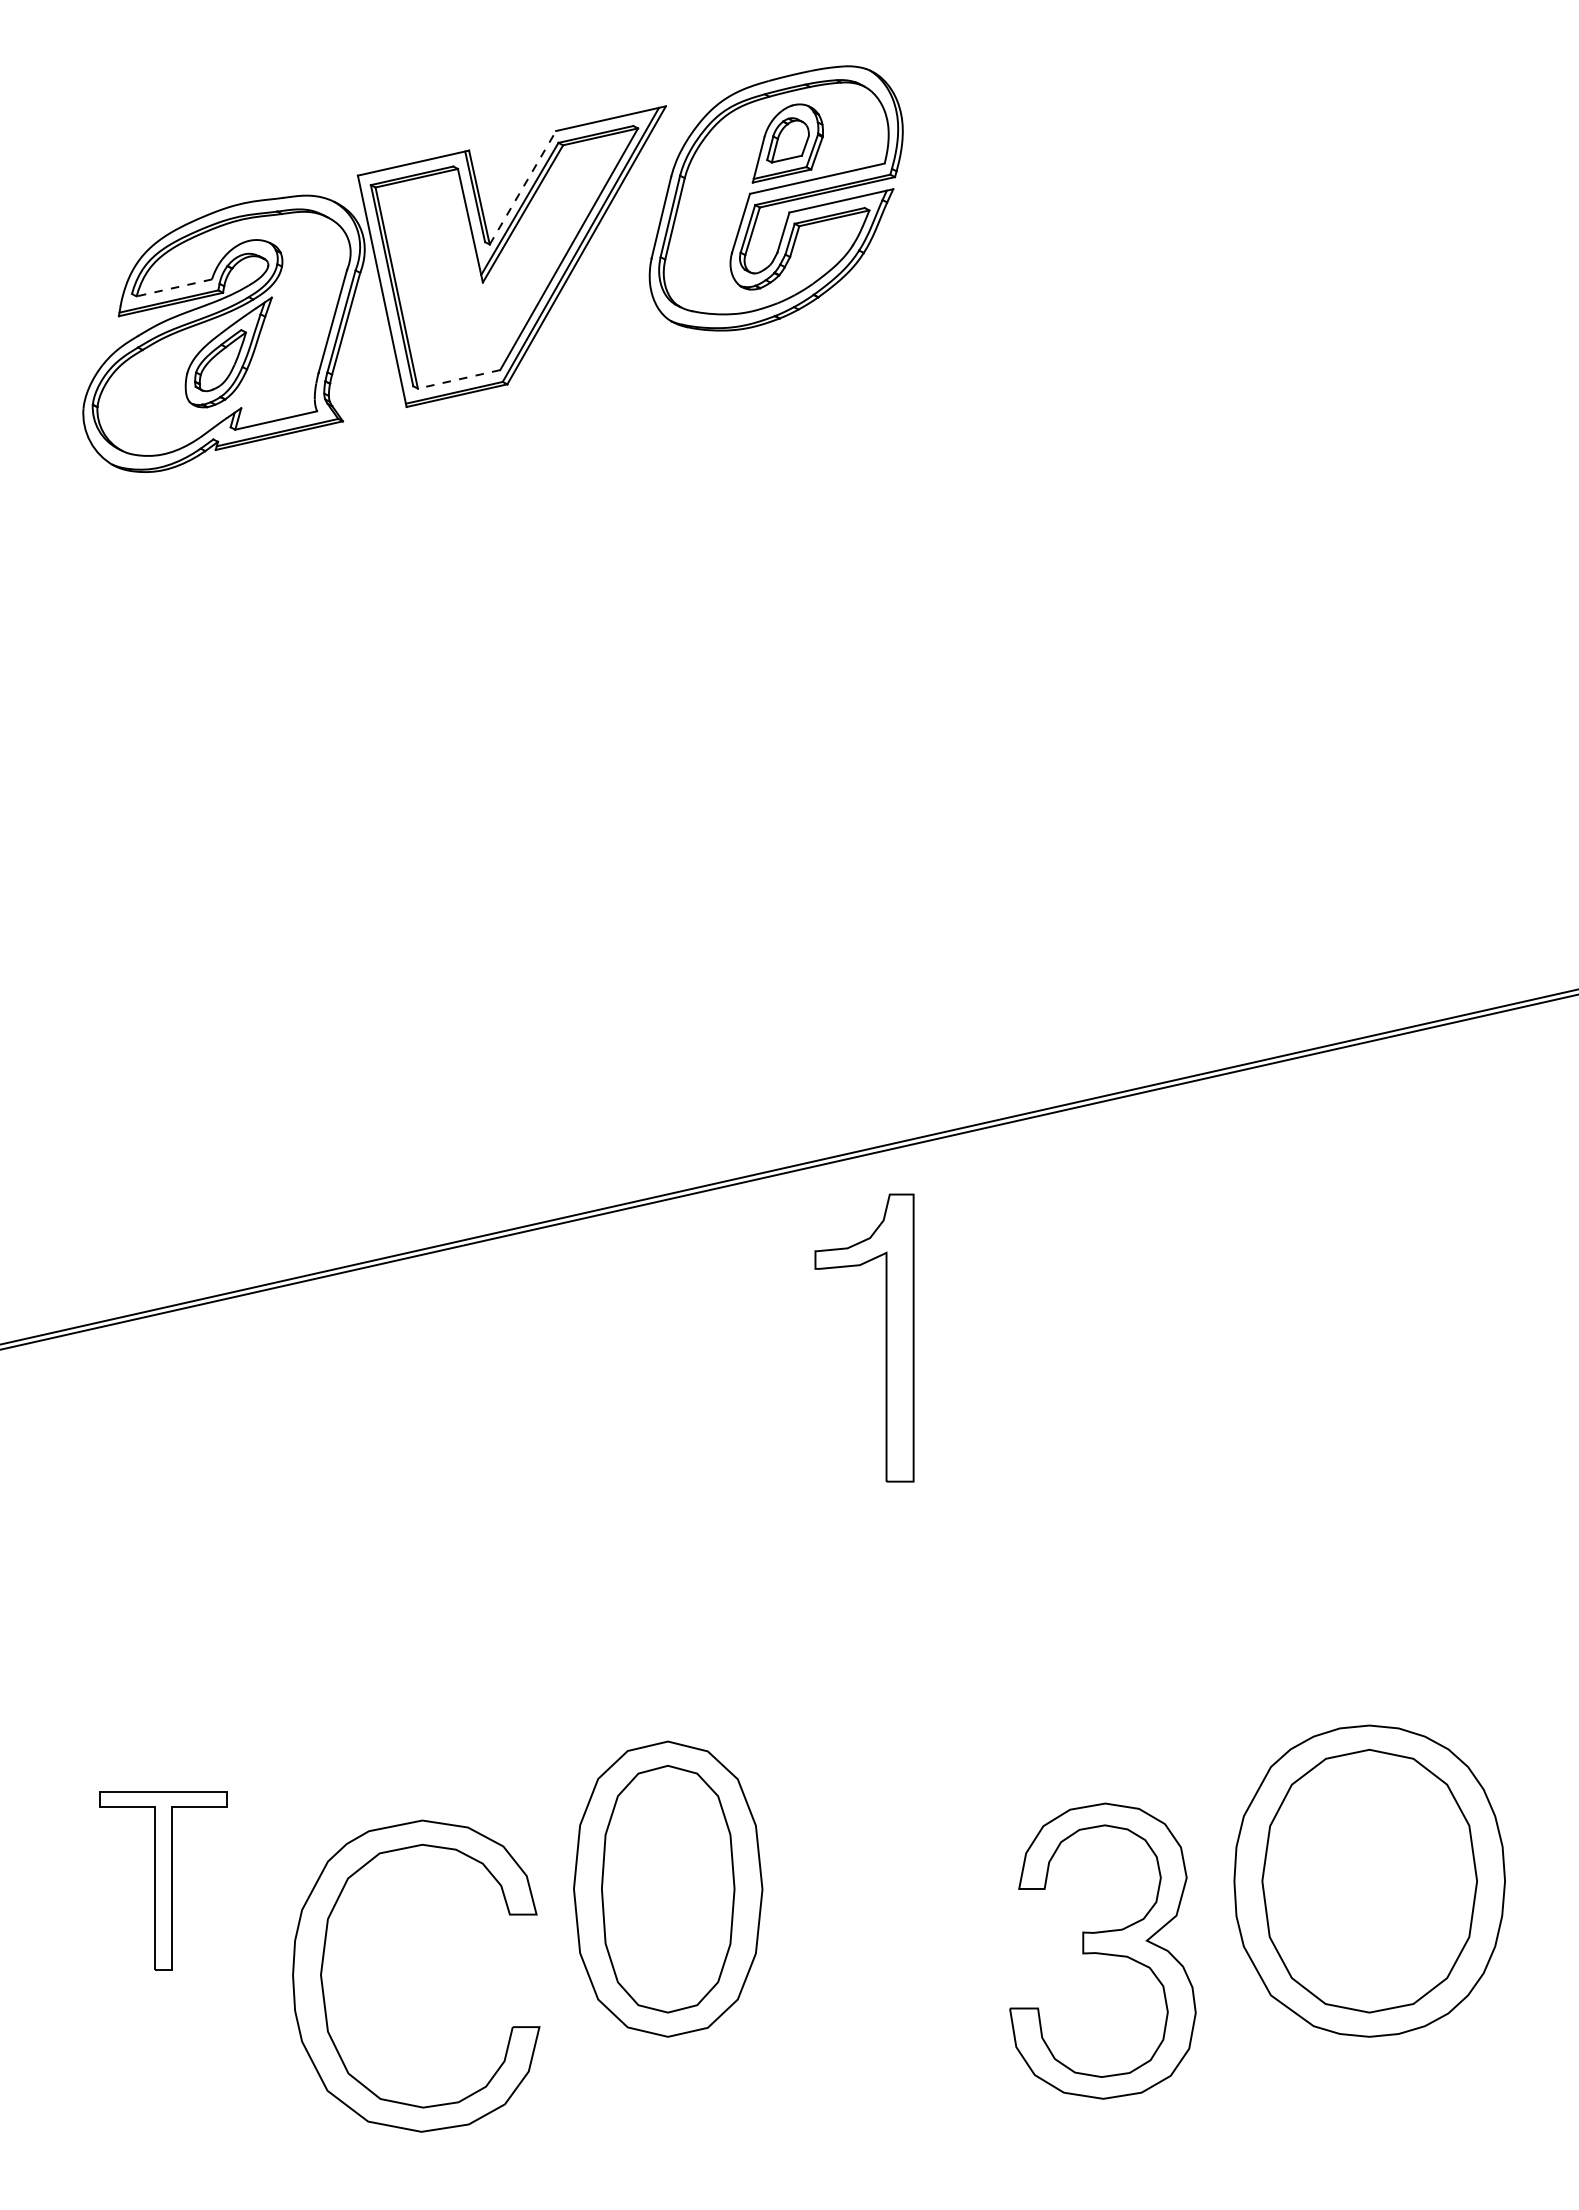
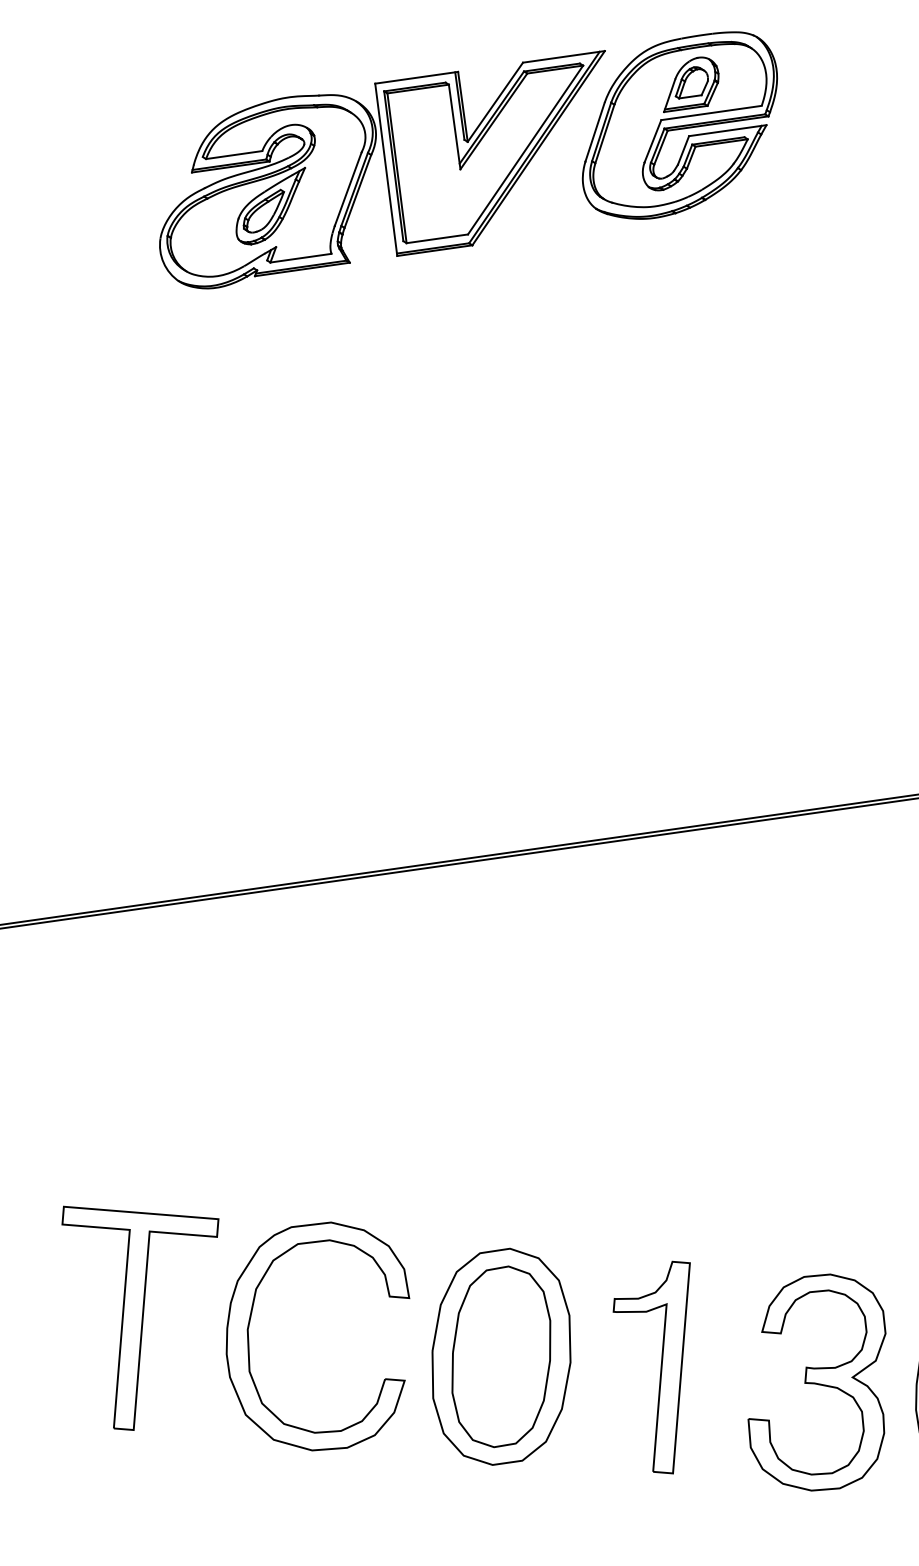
line: (522, 187) -> (495, 102), dashed -> solid
line: (174, 287) -> (234, 154), dashed -> solid
line: (458, 379) -> (436, 238), dashed -> solid
part: (885, 1337) -> (660, 1366), moved
part: (163, 1880) -> (132, 1320), size x1.67
part: (1102, 1950) -> (819, 1381), moved
part: (323, 1965) -> (250, 1322), moved

